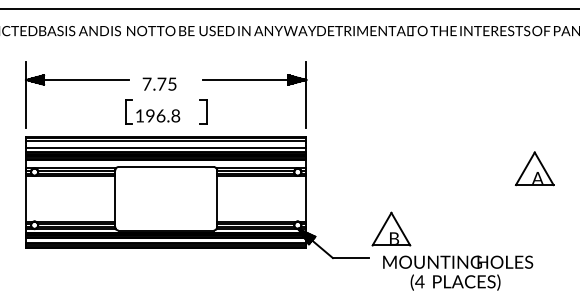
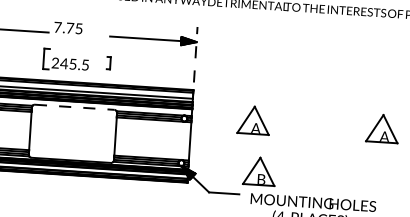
text: (159, 83) -> (68, 27), moved
line: (306, 94) -> (195, 54), solid -> dashed
part: (203, 111) -> (108, 62), size x0.6
text: (157, 115) -> (70, 63), 196.8 -> 245.5
line: (166, 167) -> (74, 107), solid -> dashed
part: (380, 168) -> (253, 120), added

